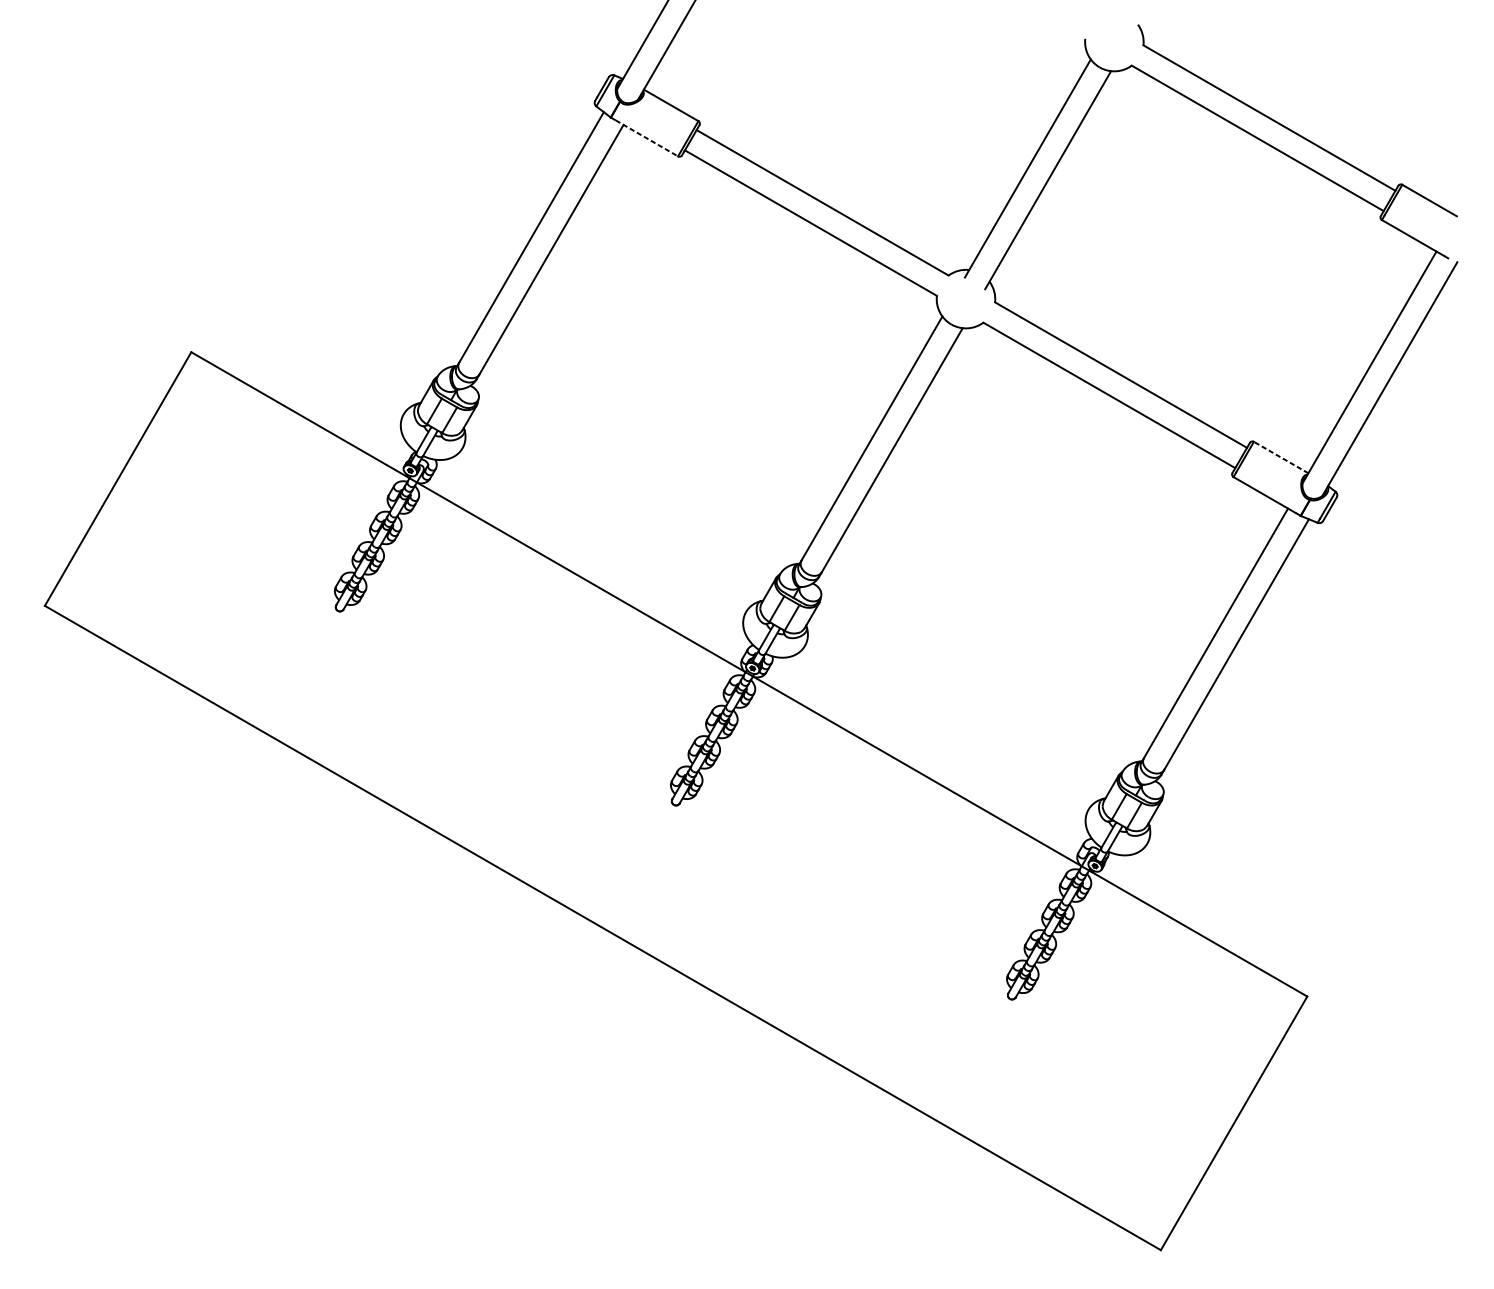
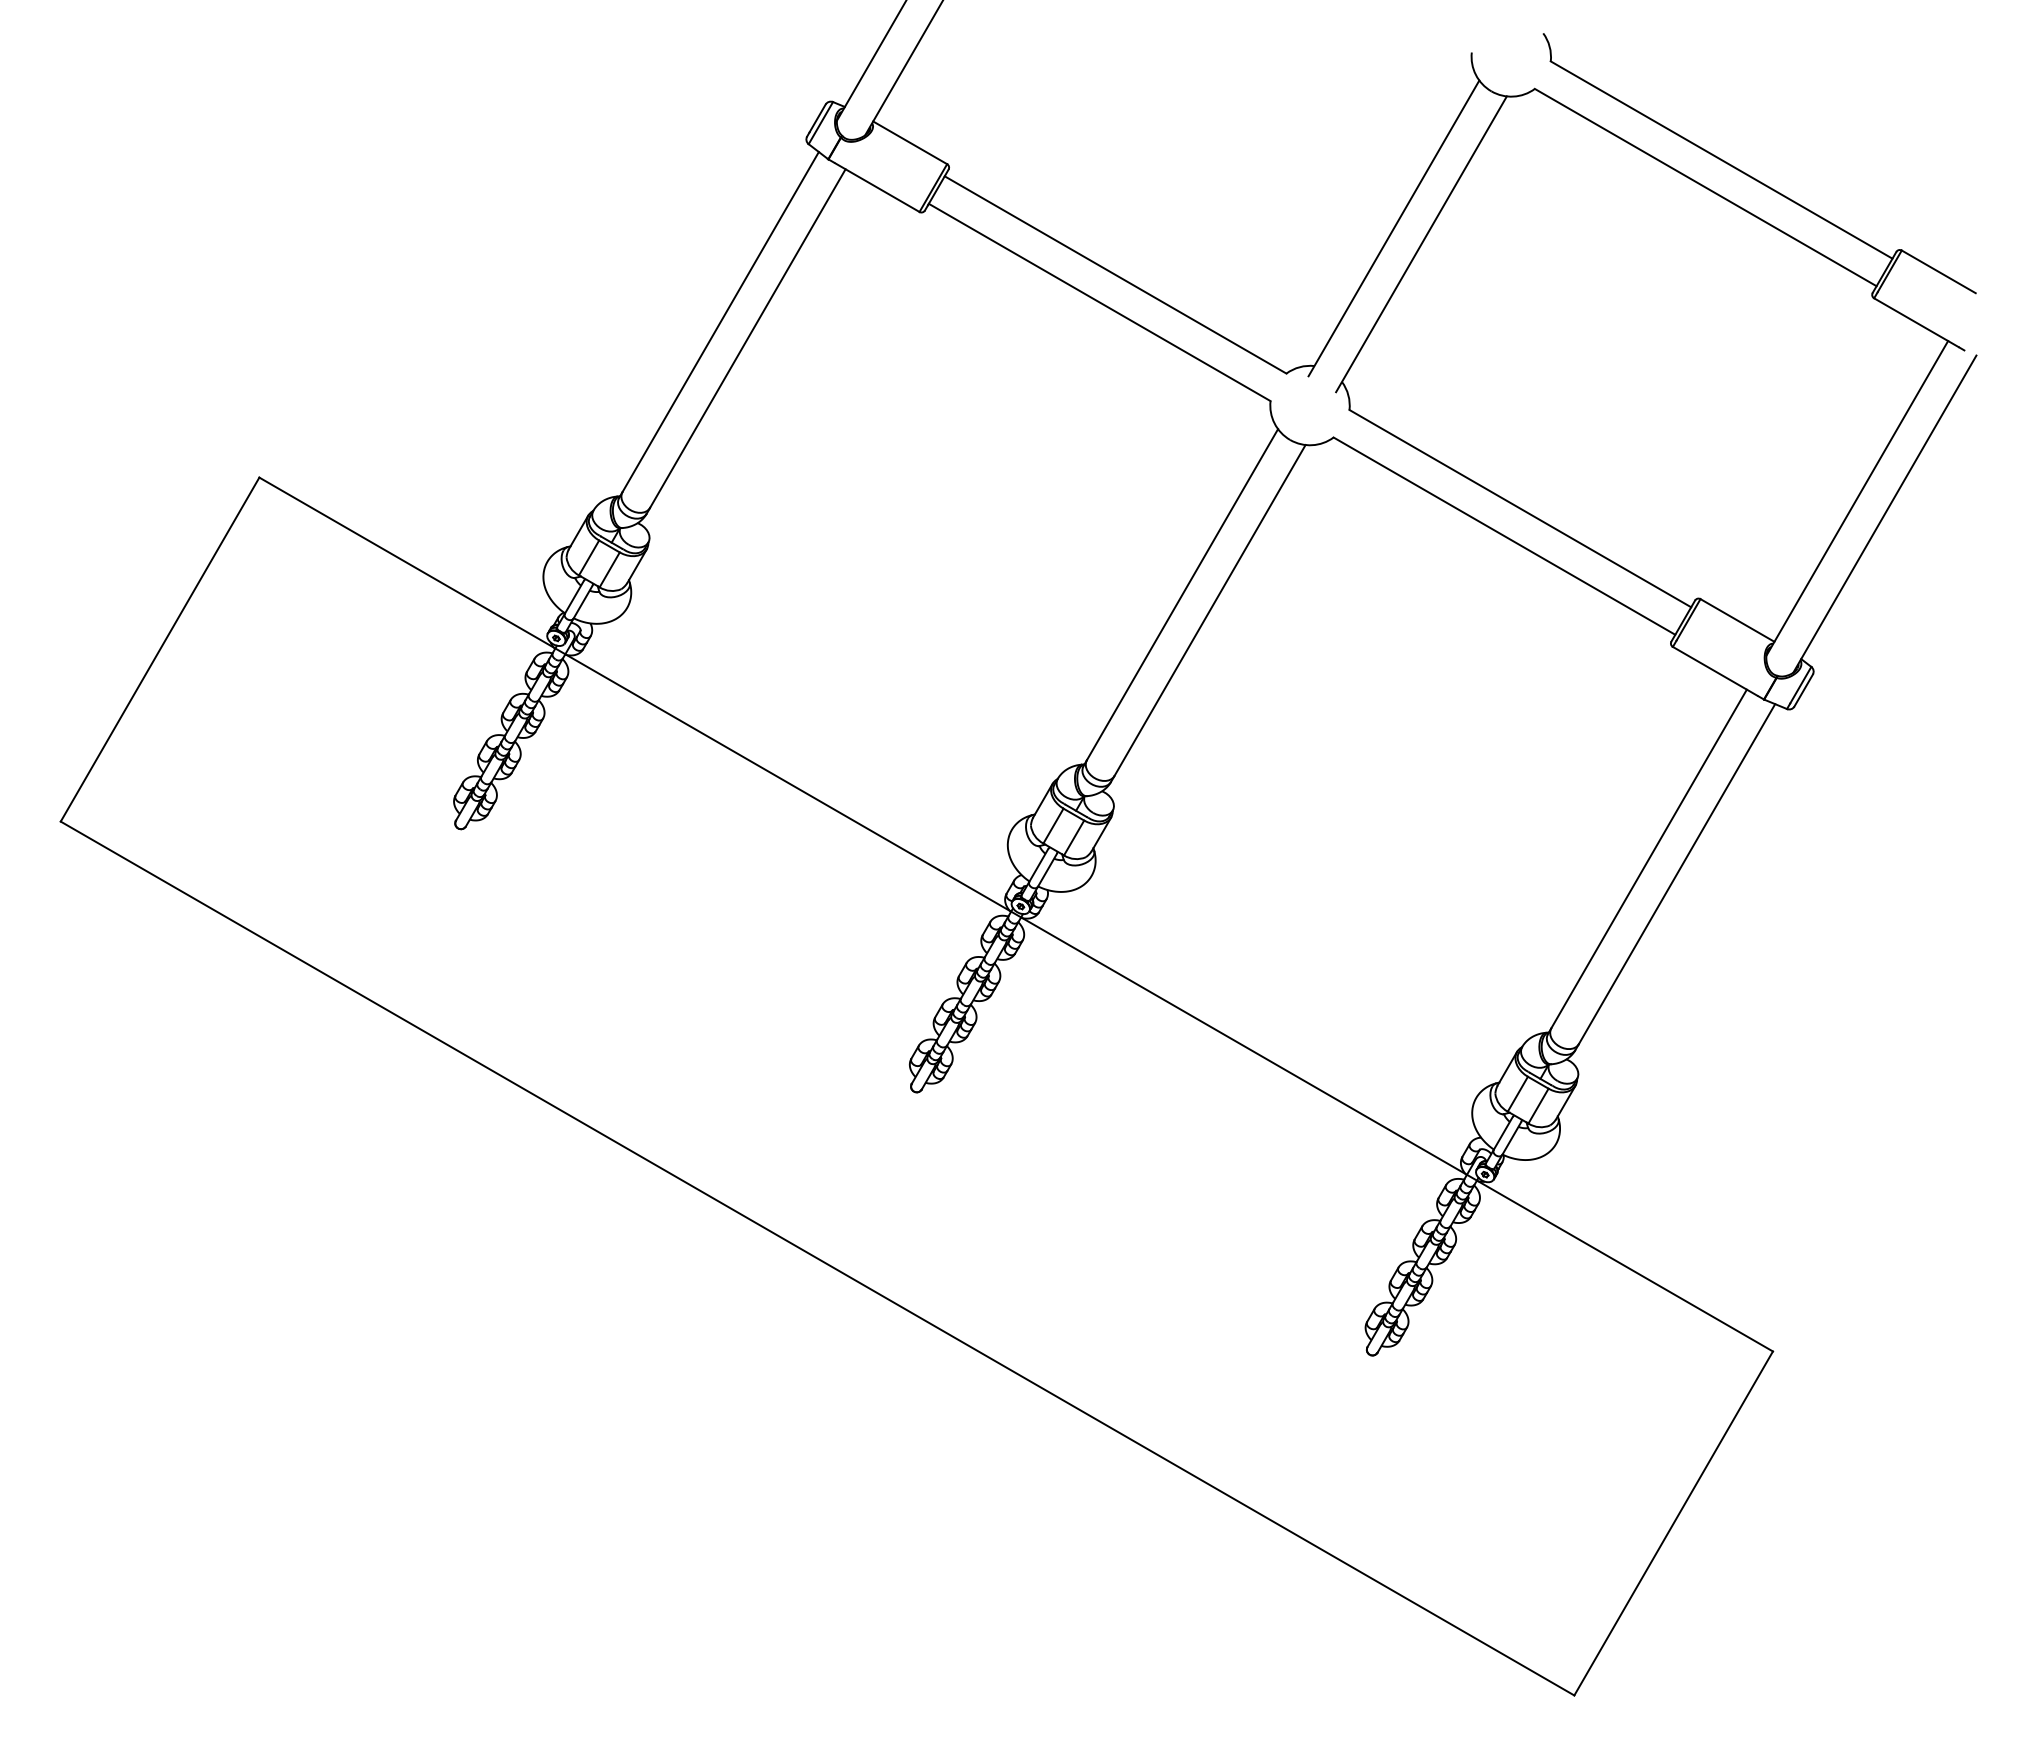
line: (647, 138) -> (877, 187), dashed -> solid
line: (1281, 457) -> (1737, 620), dashed -> solid

